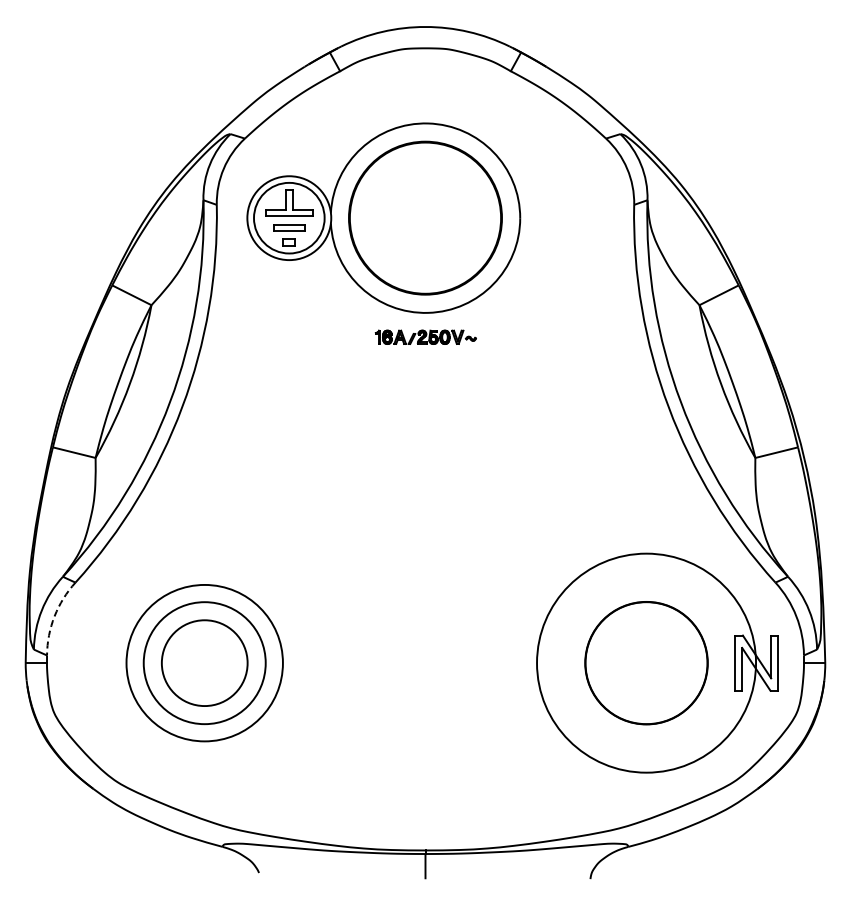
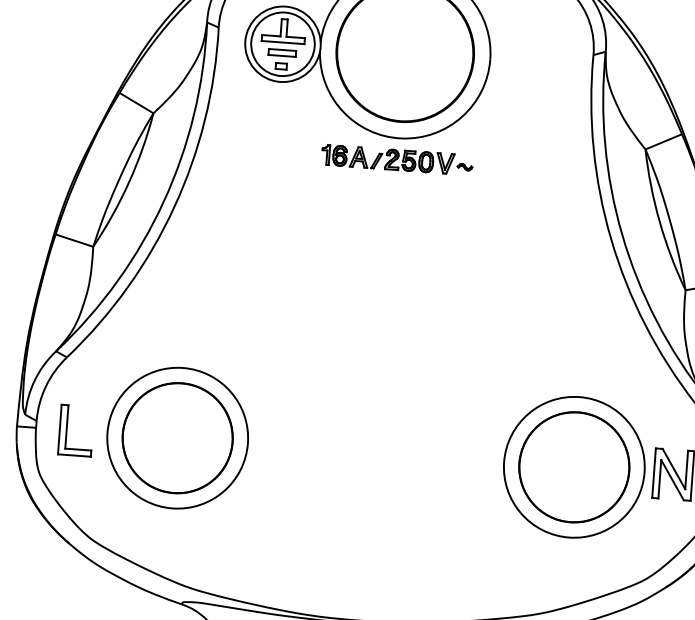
part: (425, 337) -> (397, 160), size x1.67
arc: (54, 616) -> (45, 386), dashed -> solid
circle: (204, 662) -> (177, 437), size x1.43
circle: (646, 662) -> (574, 466), size x0.71
part: (81, 663) -> (67, 430), added

